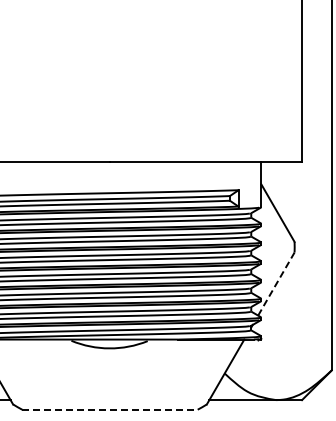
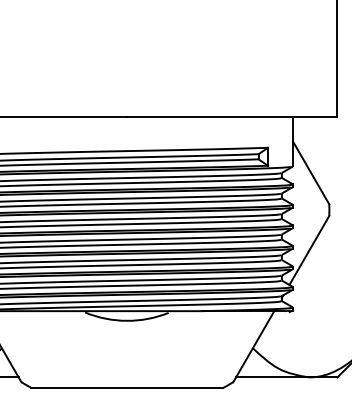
line: (276, 283) -> (309, 249), dashed -> solid
line: (110, 409) -> (127, 387), dashed -> solid

